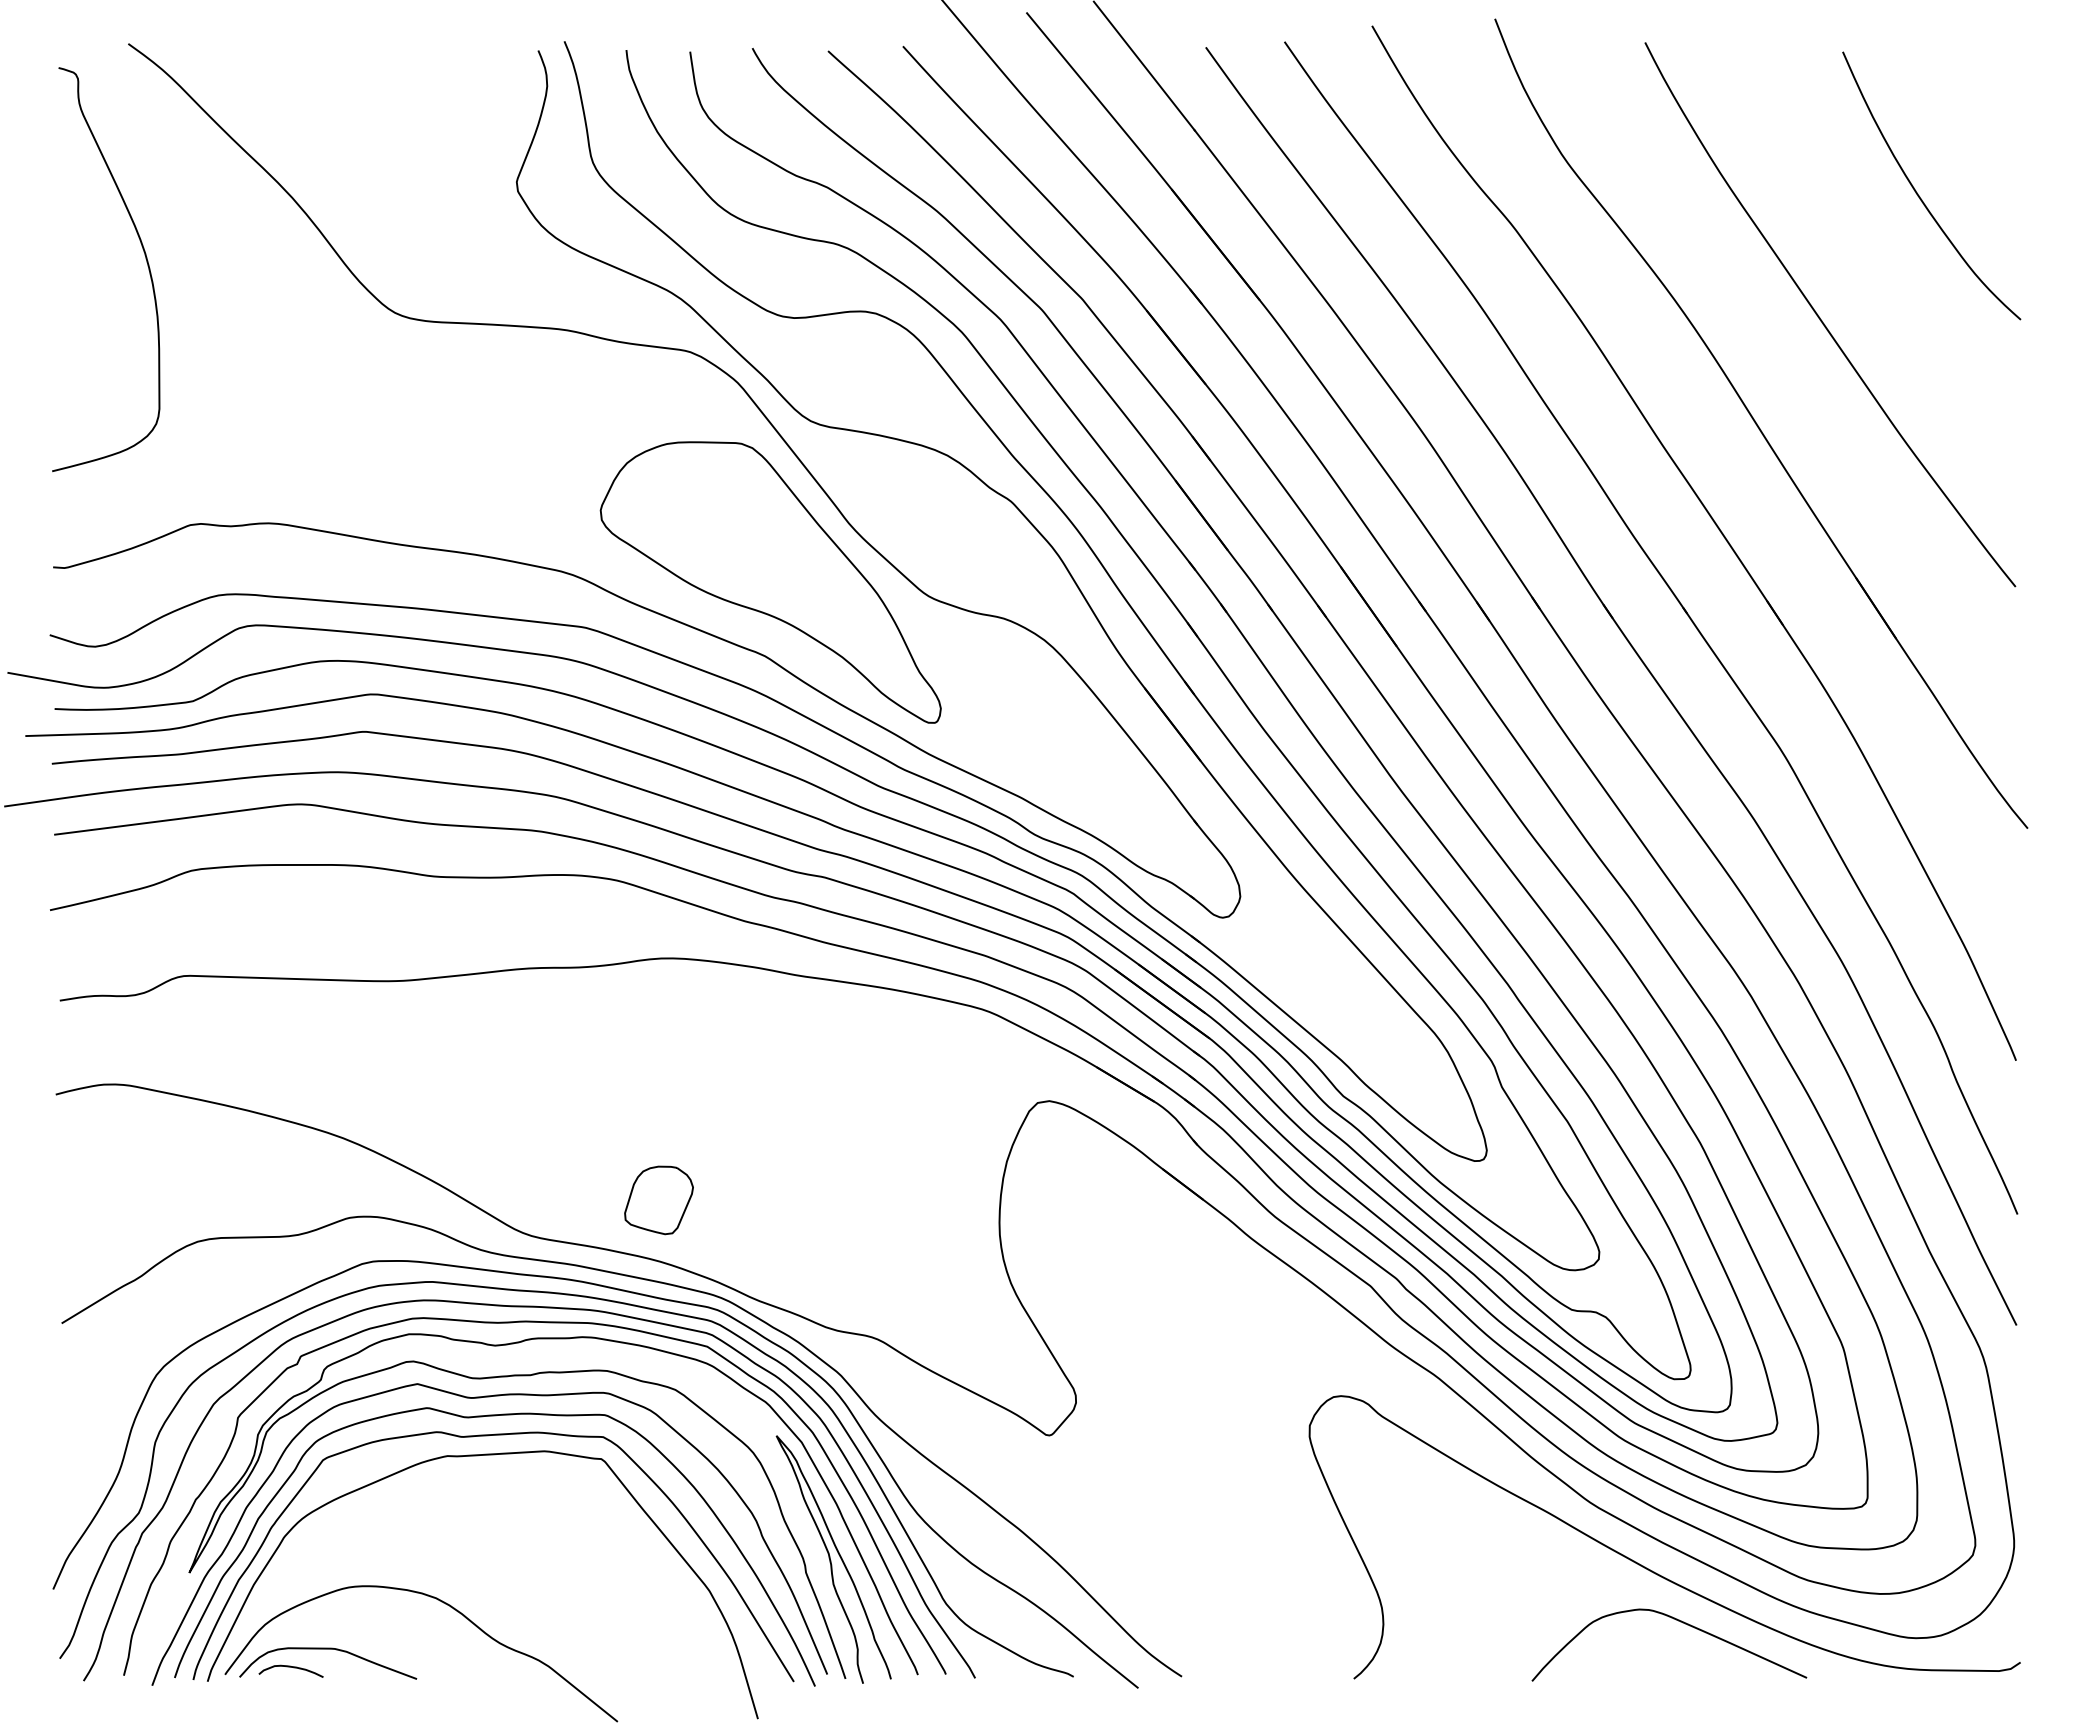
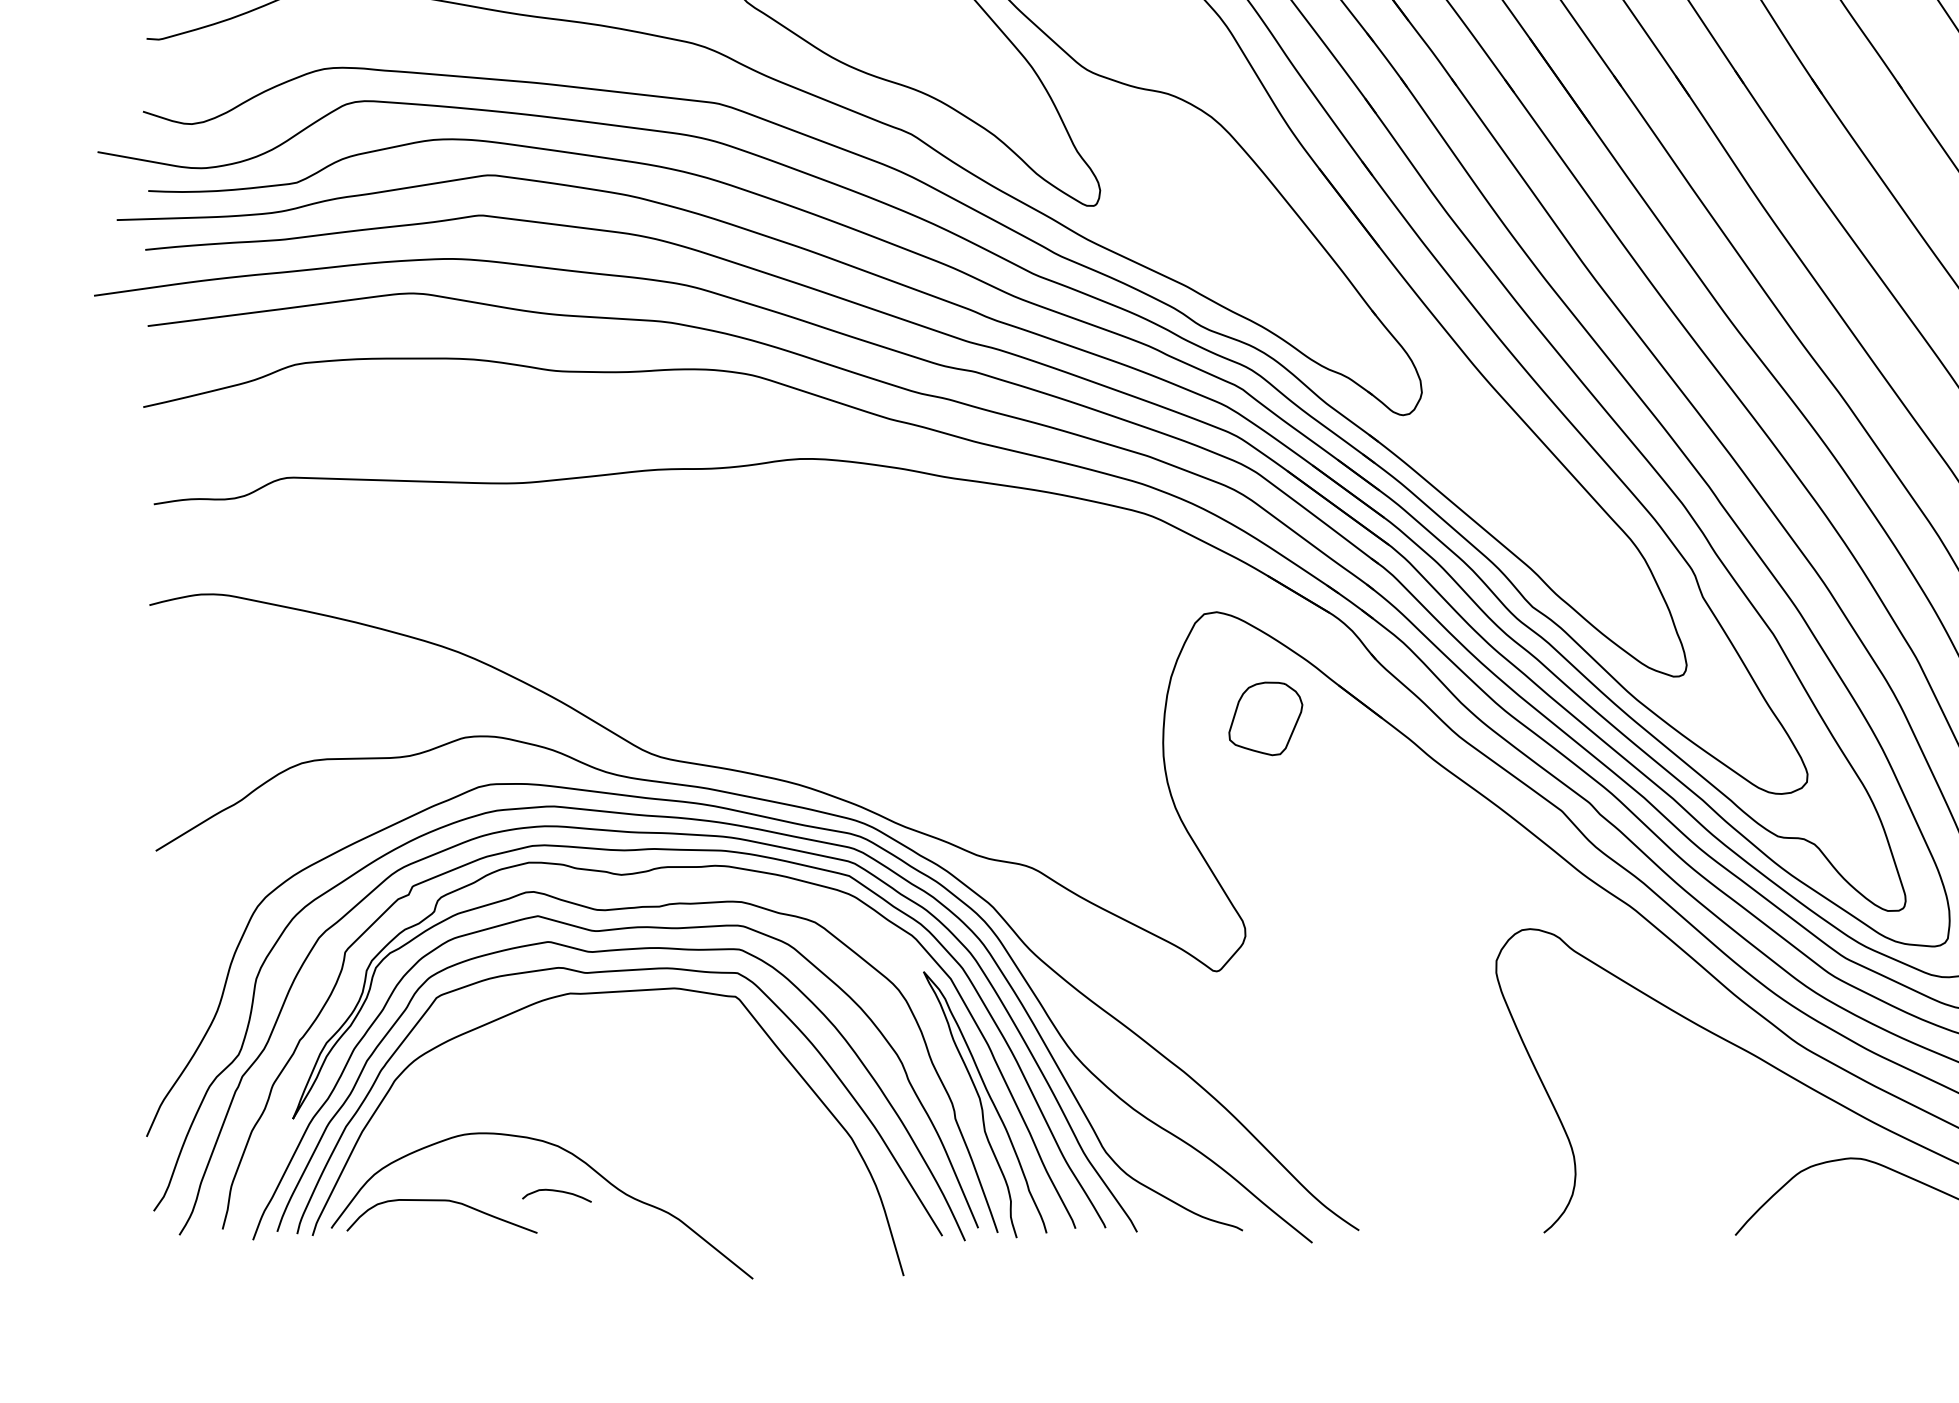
part: (658, 1200) -> (1265, 718), moved
curve: (290, 1667) -> (556, 1191), moved

